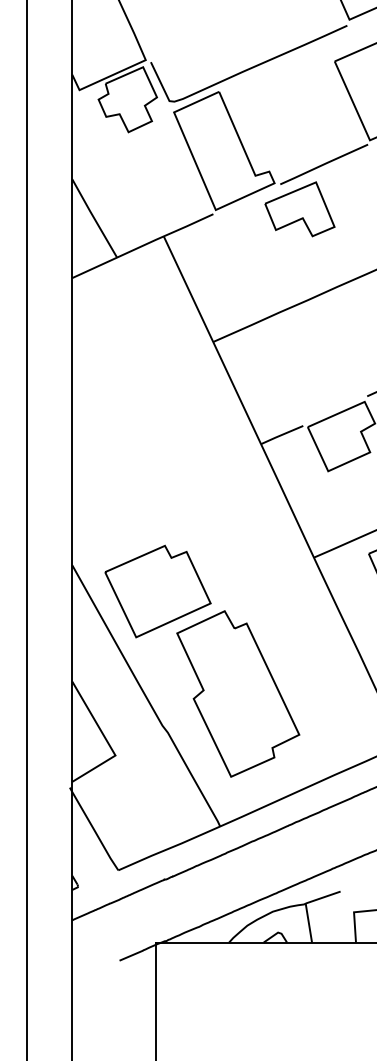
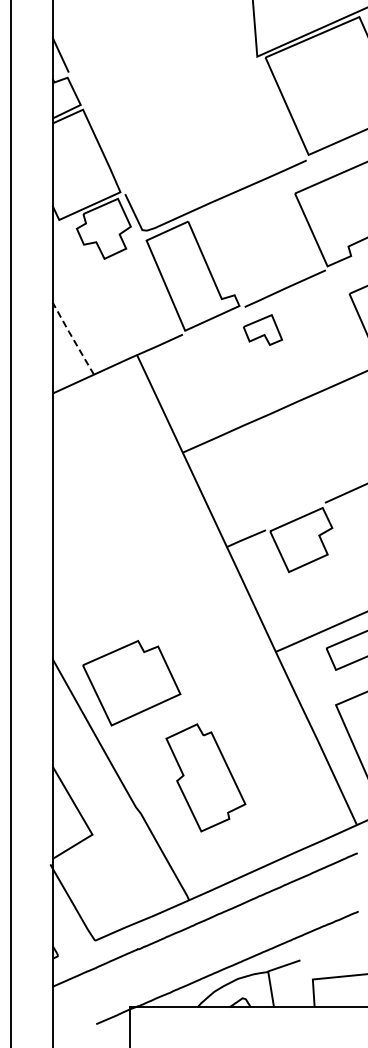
part: (299, 208) -> (262, 329), size x0.6
line: (93, 217) -> (72, 337), solid -> dashed
part: (237, 693) -> (205, 777), size x0.7

